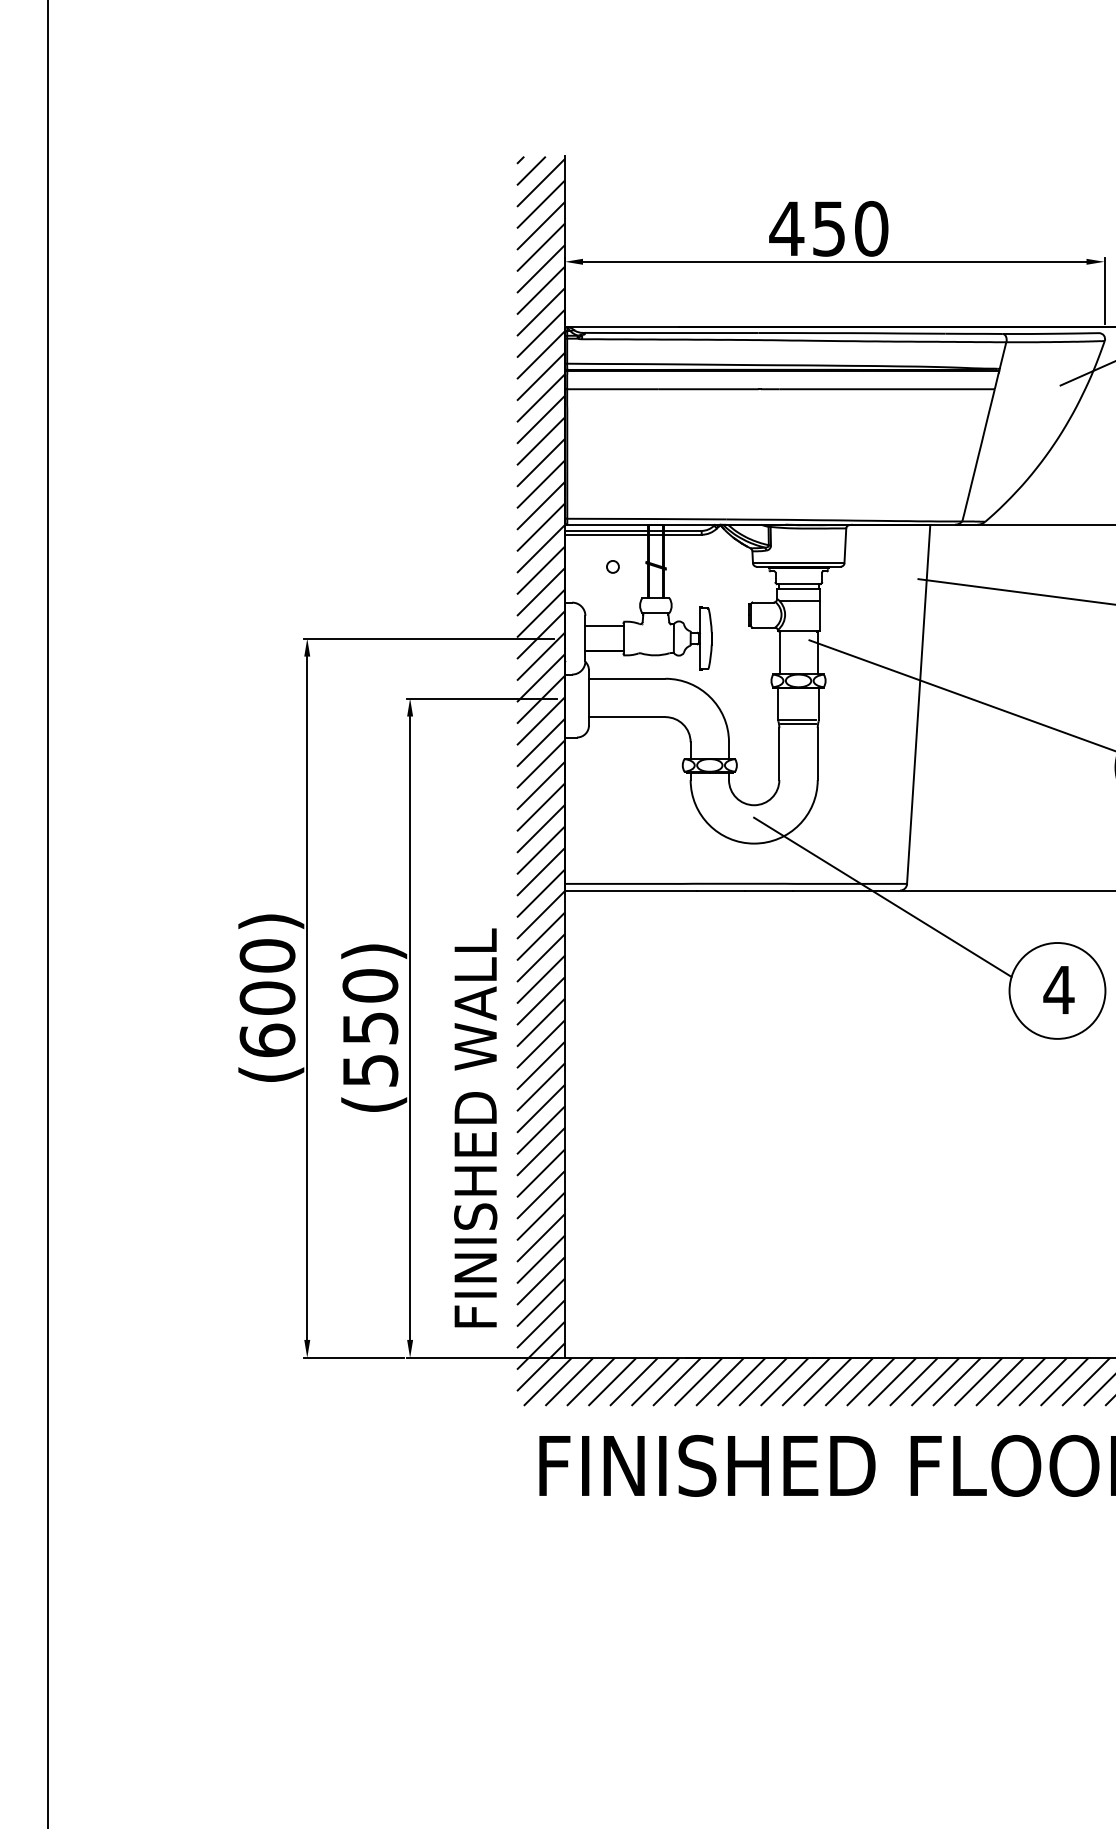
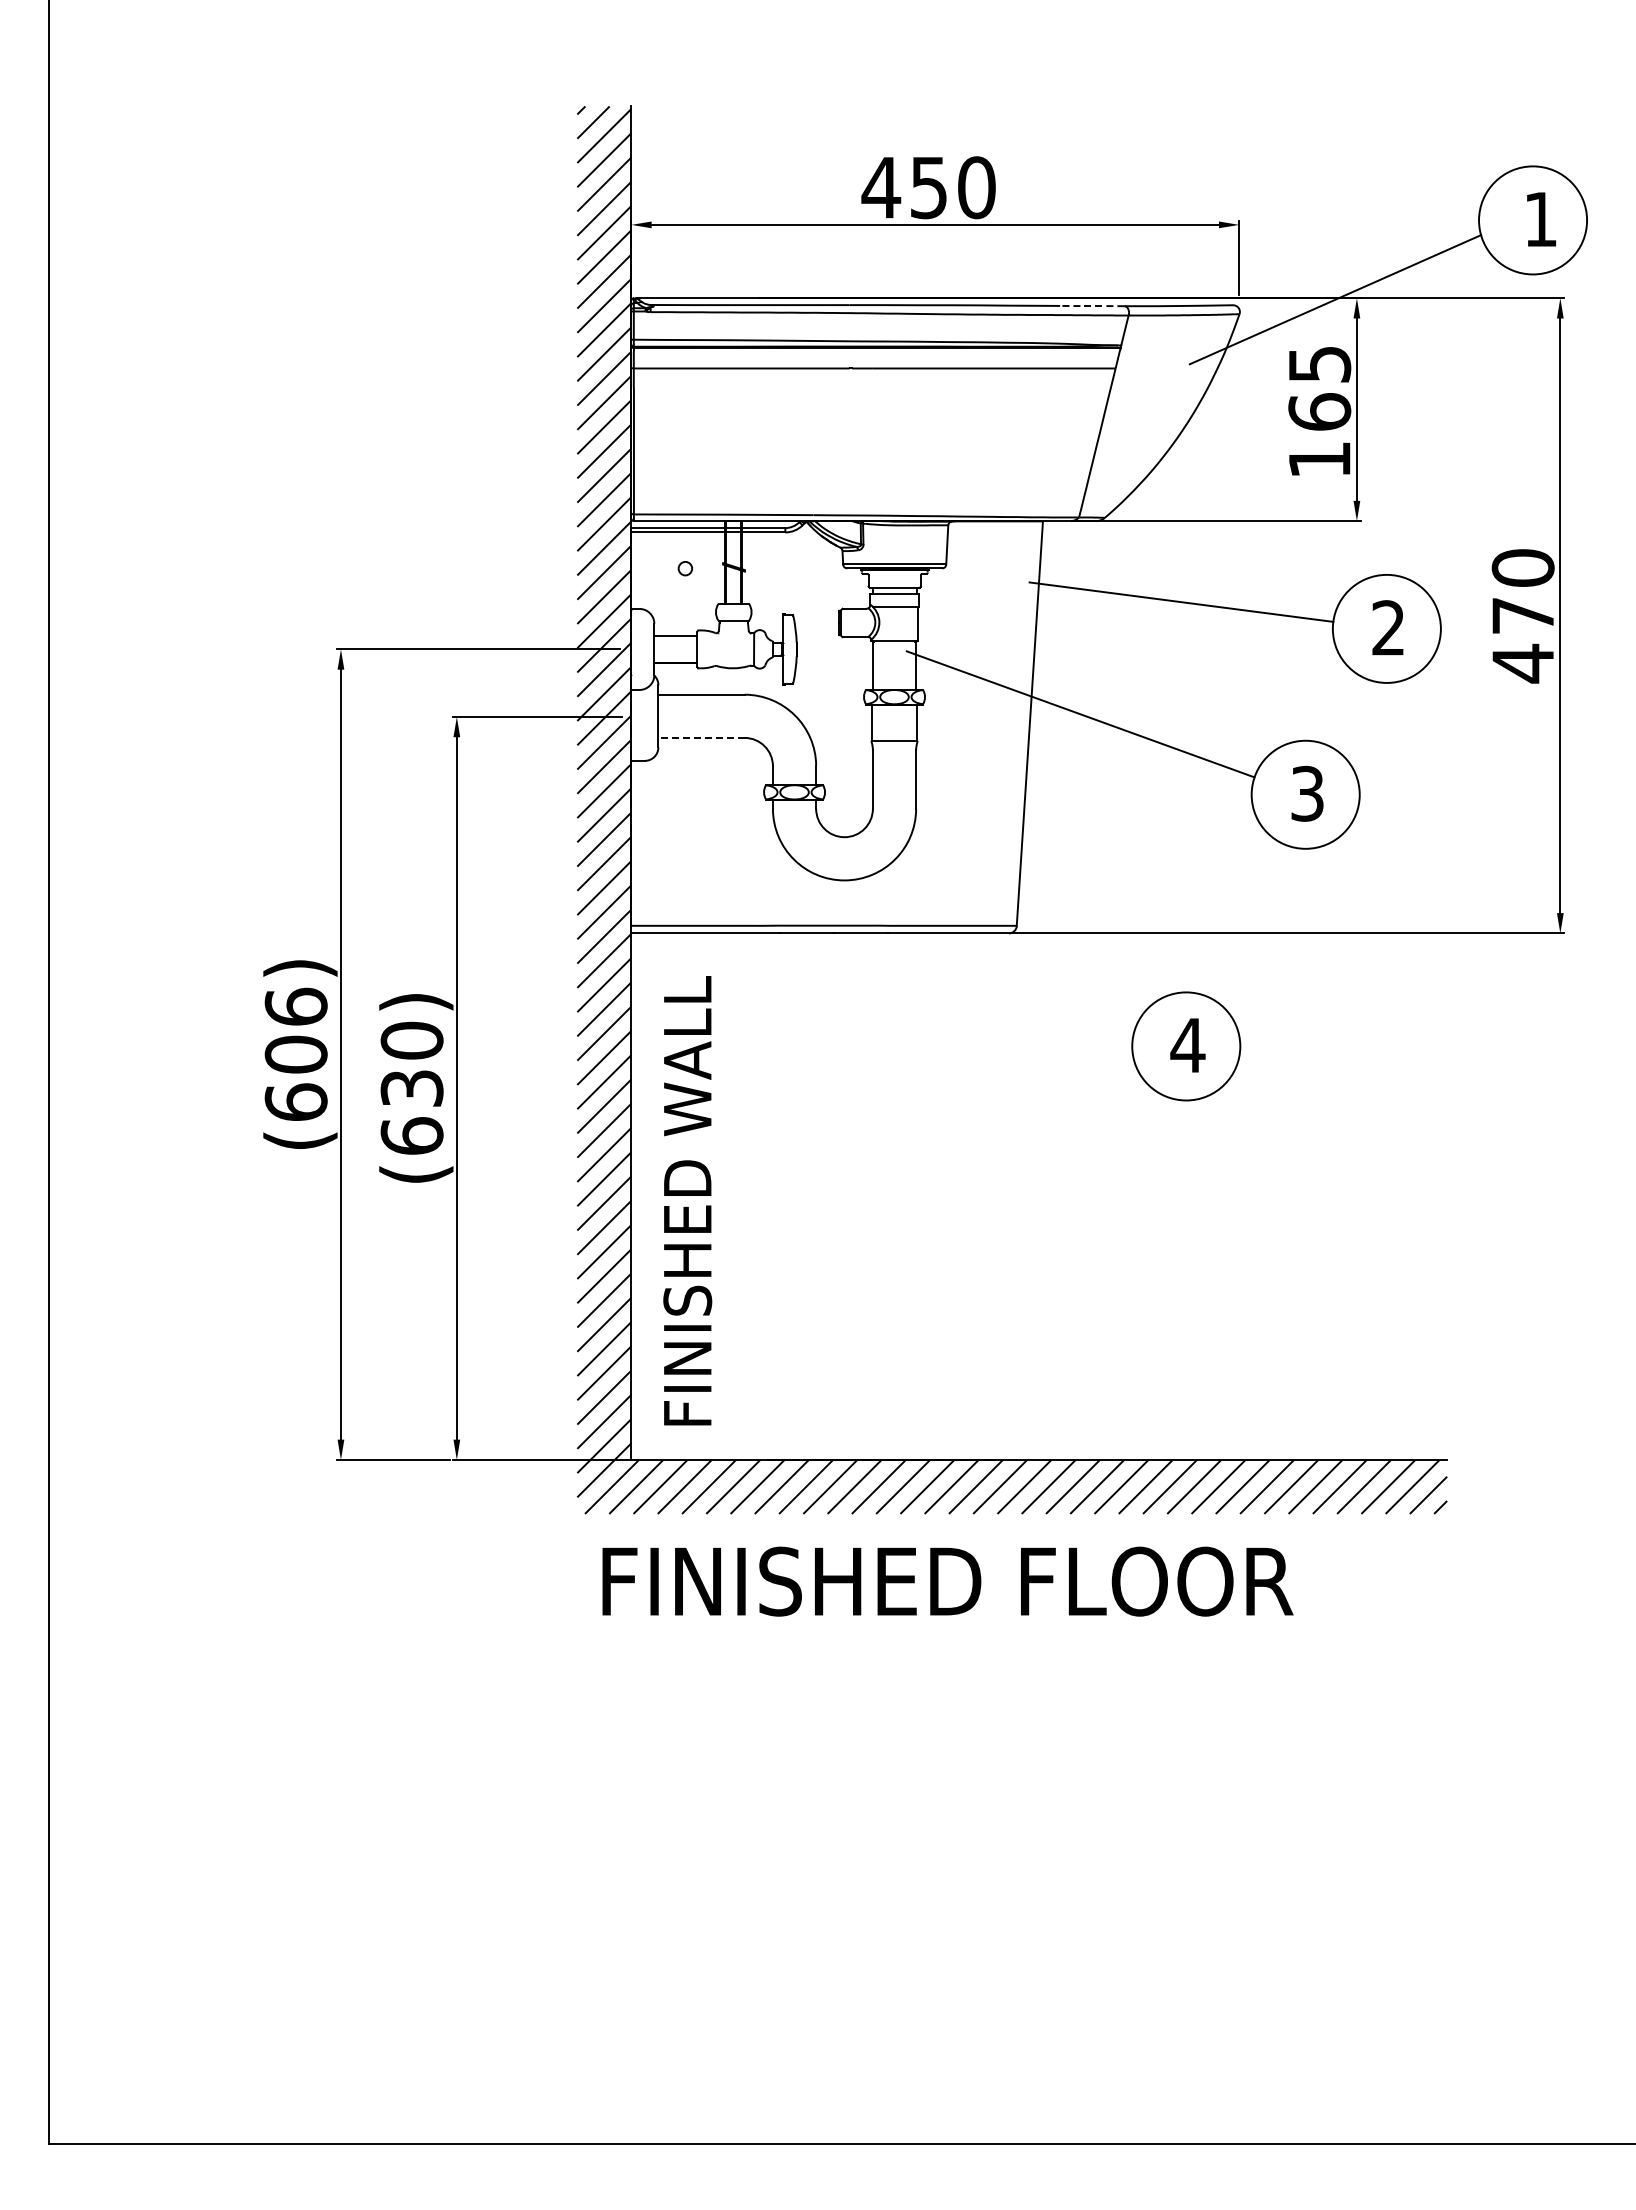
line: (974, 334) -> (1092, 306), solid -> dashed
line: (626, 716) -> (700, 737), solid -> dashed
line: (797, 724) -> (893, 746), removed
line: (882, 896) -> (989, 940), removed
text: (266, 955) -> (295, 1006), (600) -> (606)
text: (369, 1049) -> (411, 1112), (550) -> (630)
text: (475, 1127) -> (687, 1200), moved

